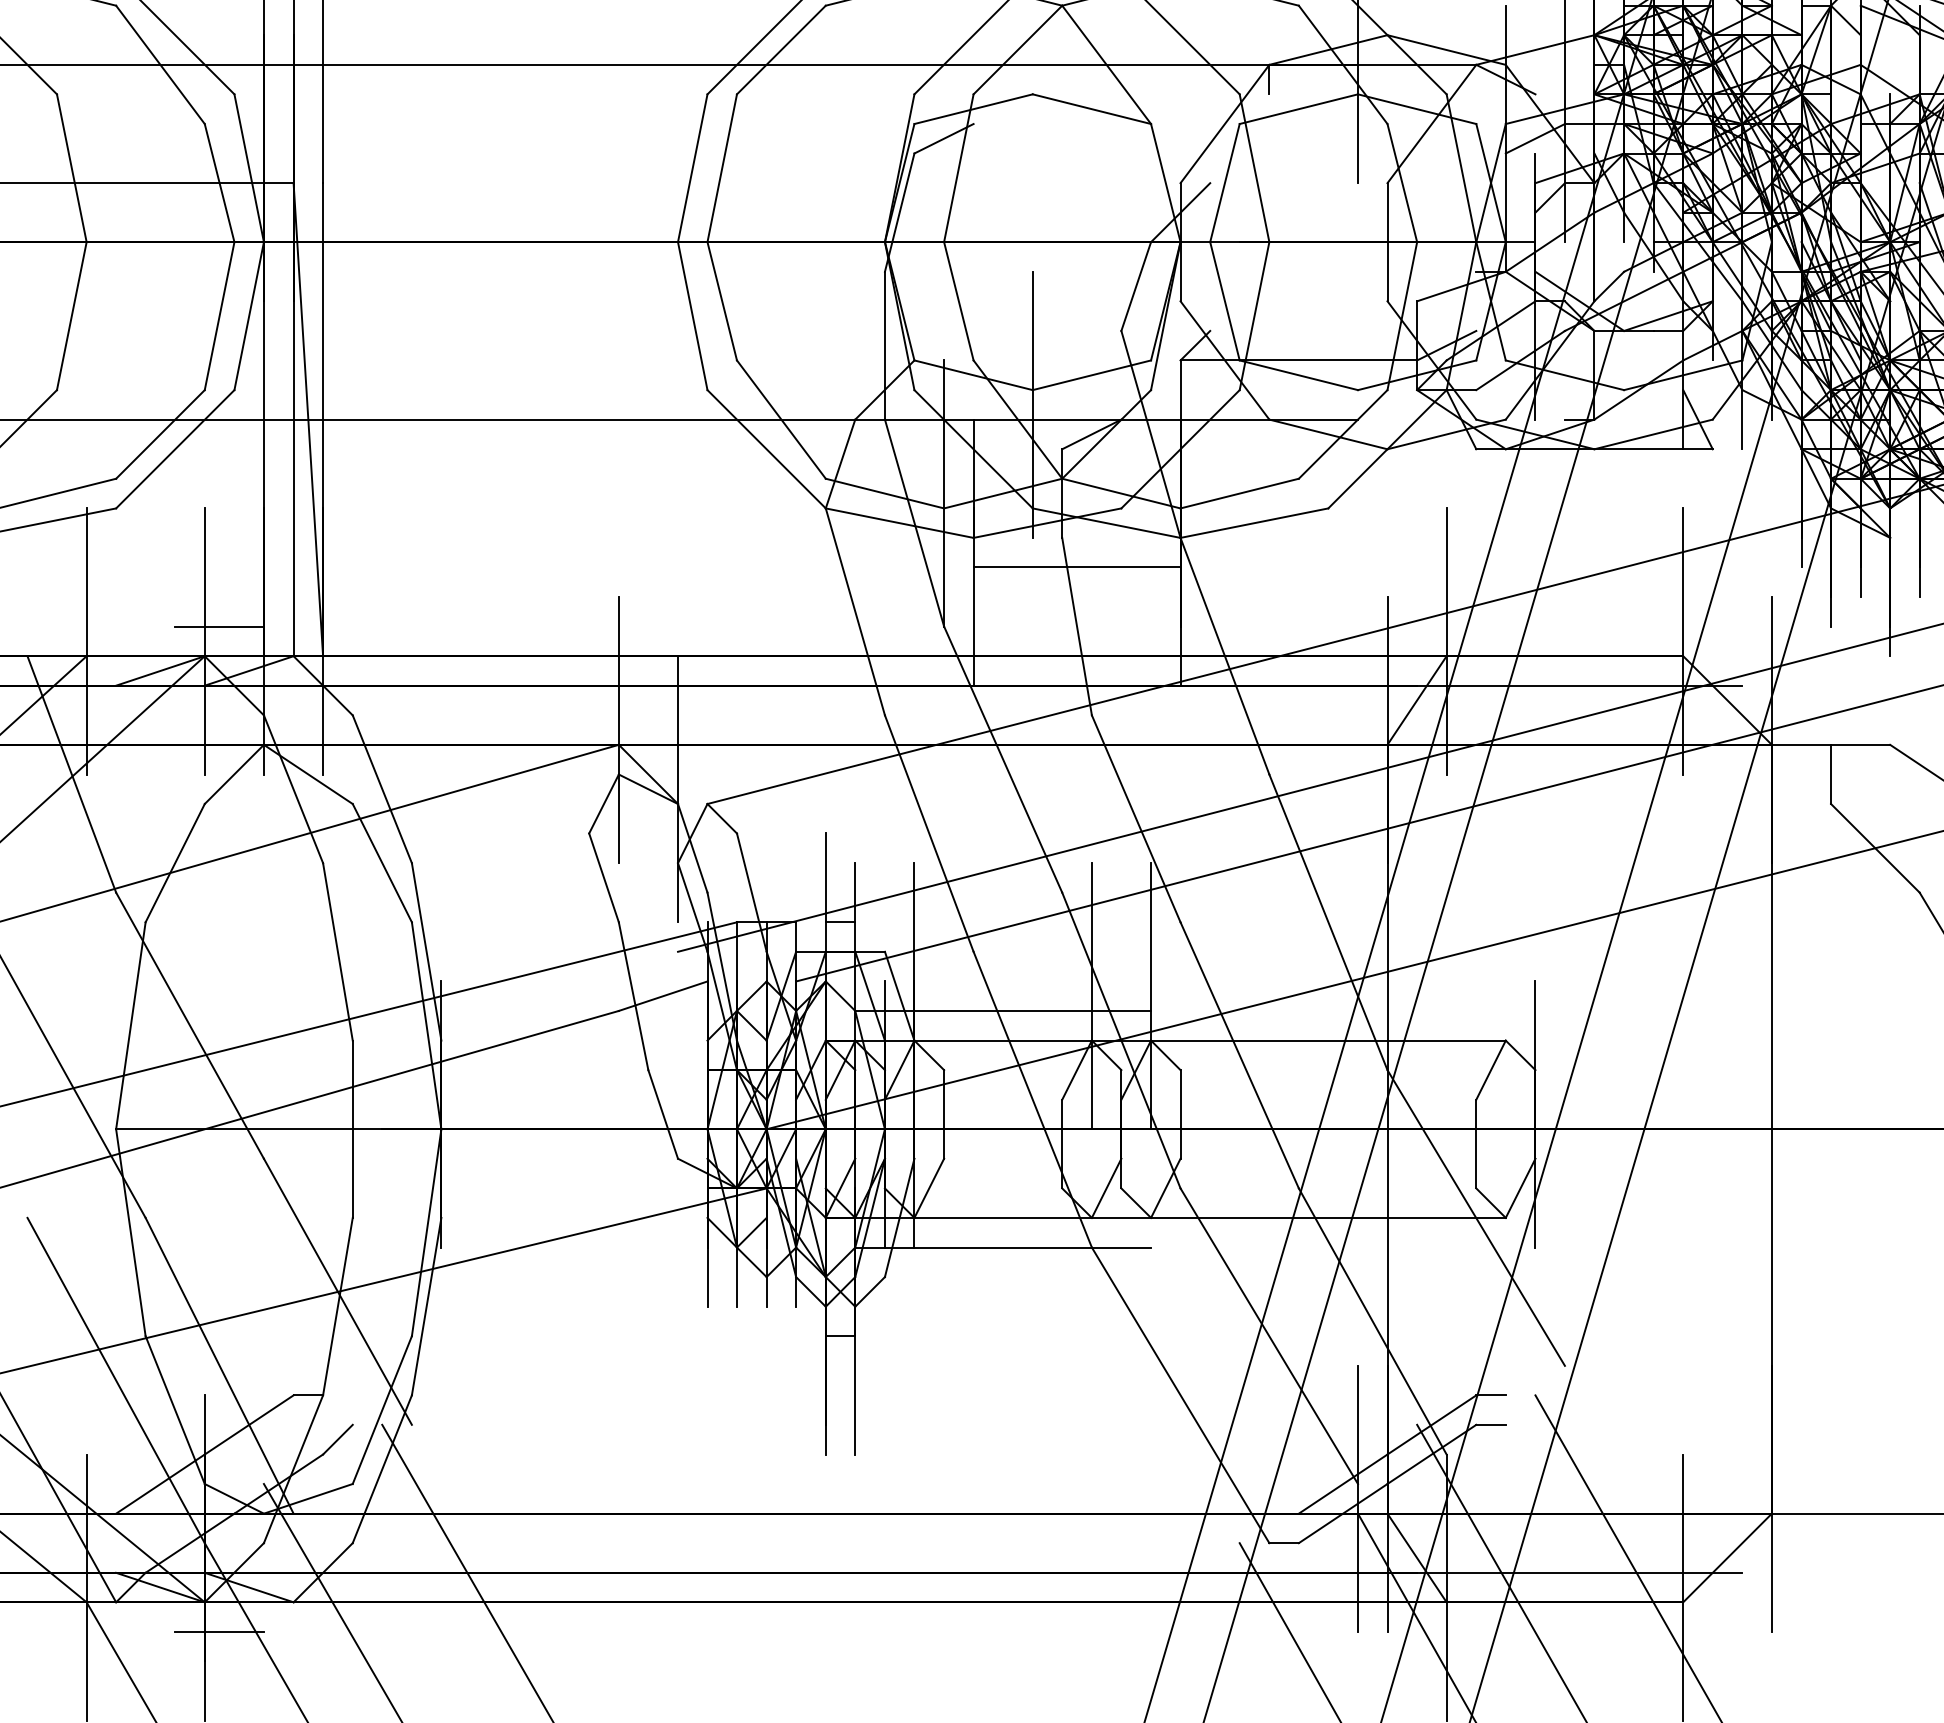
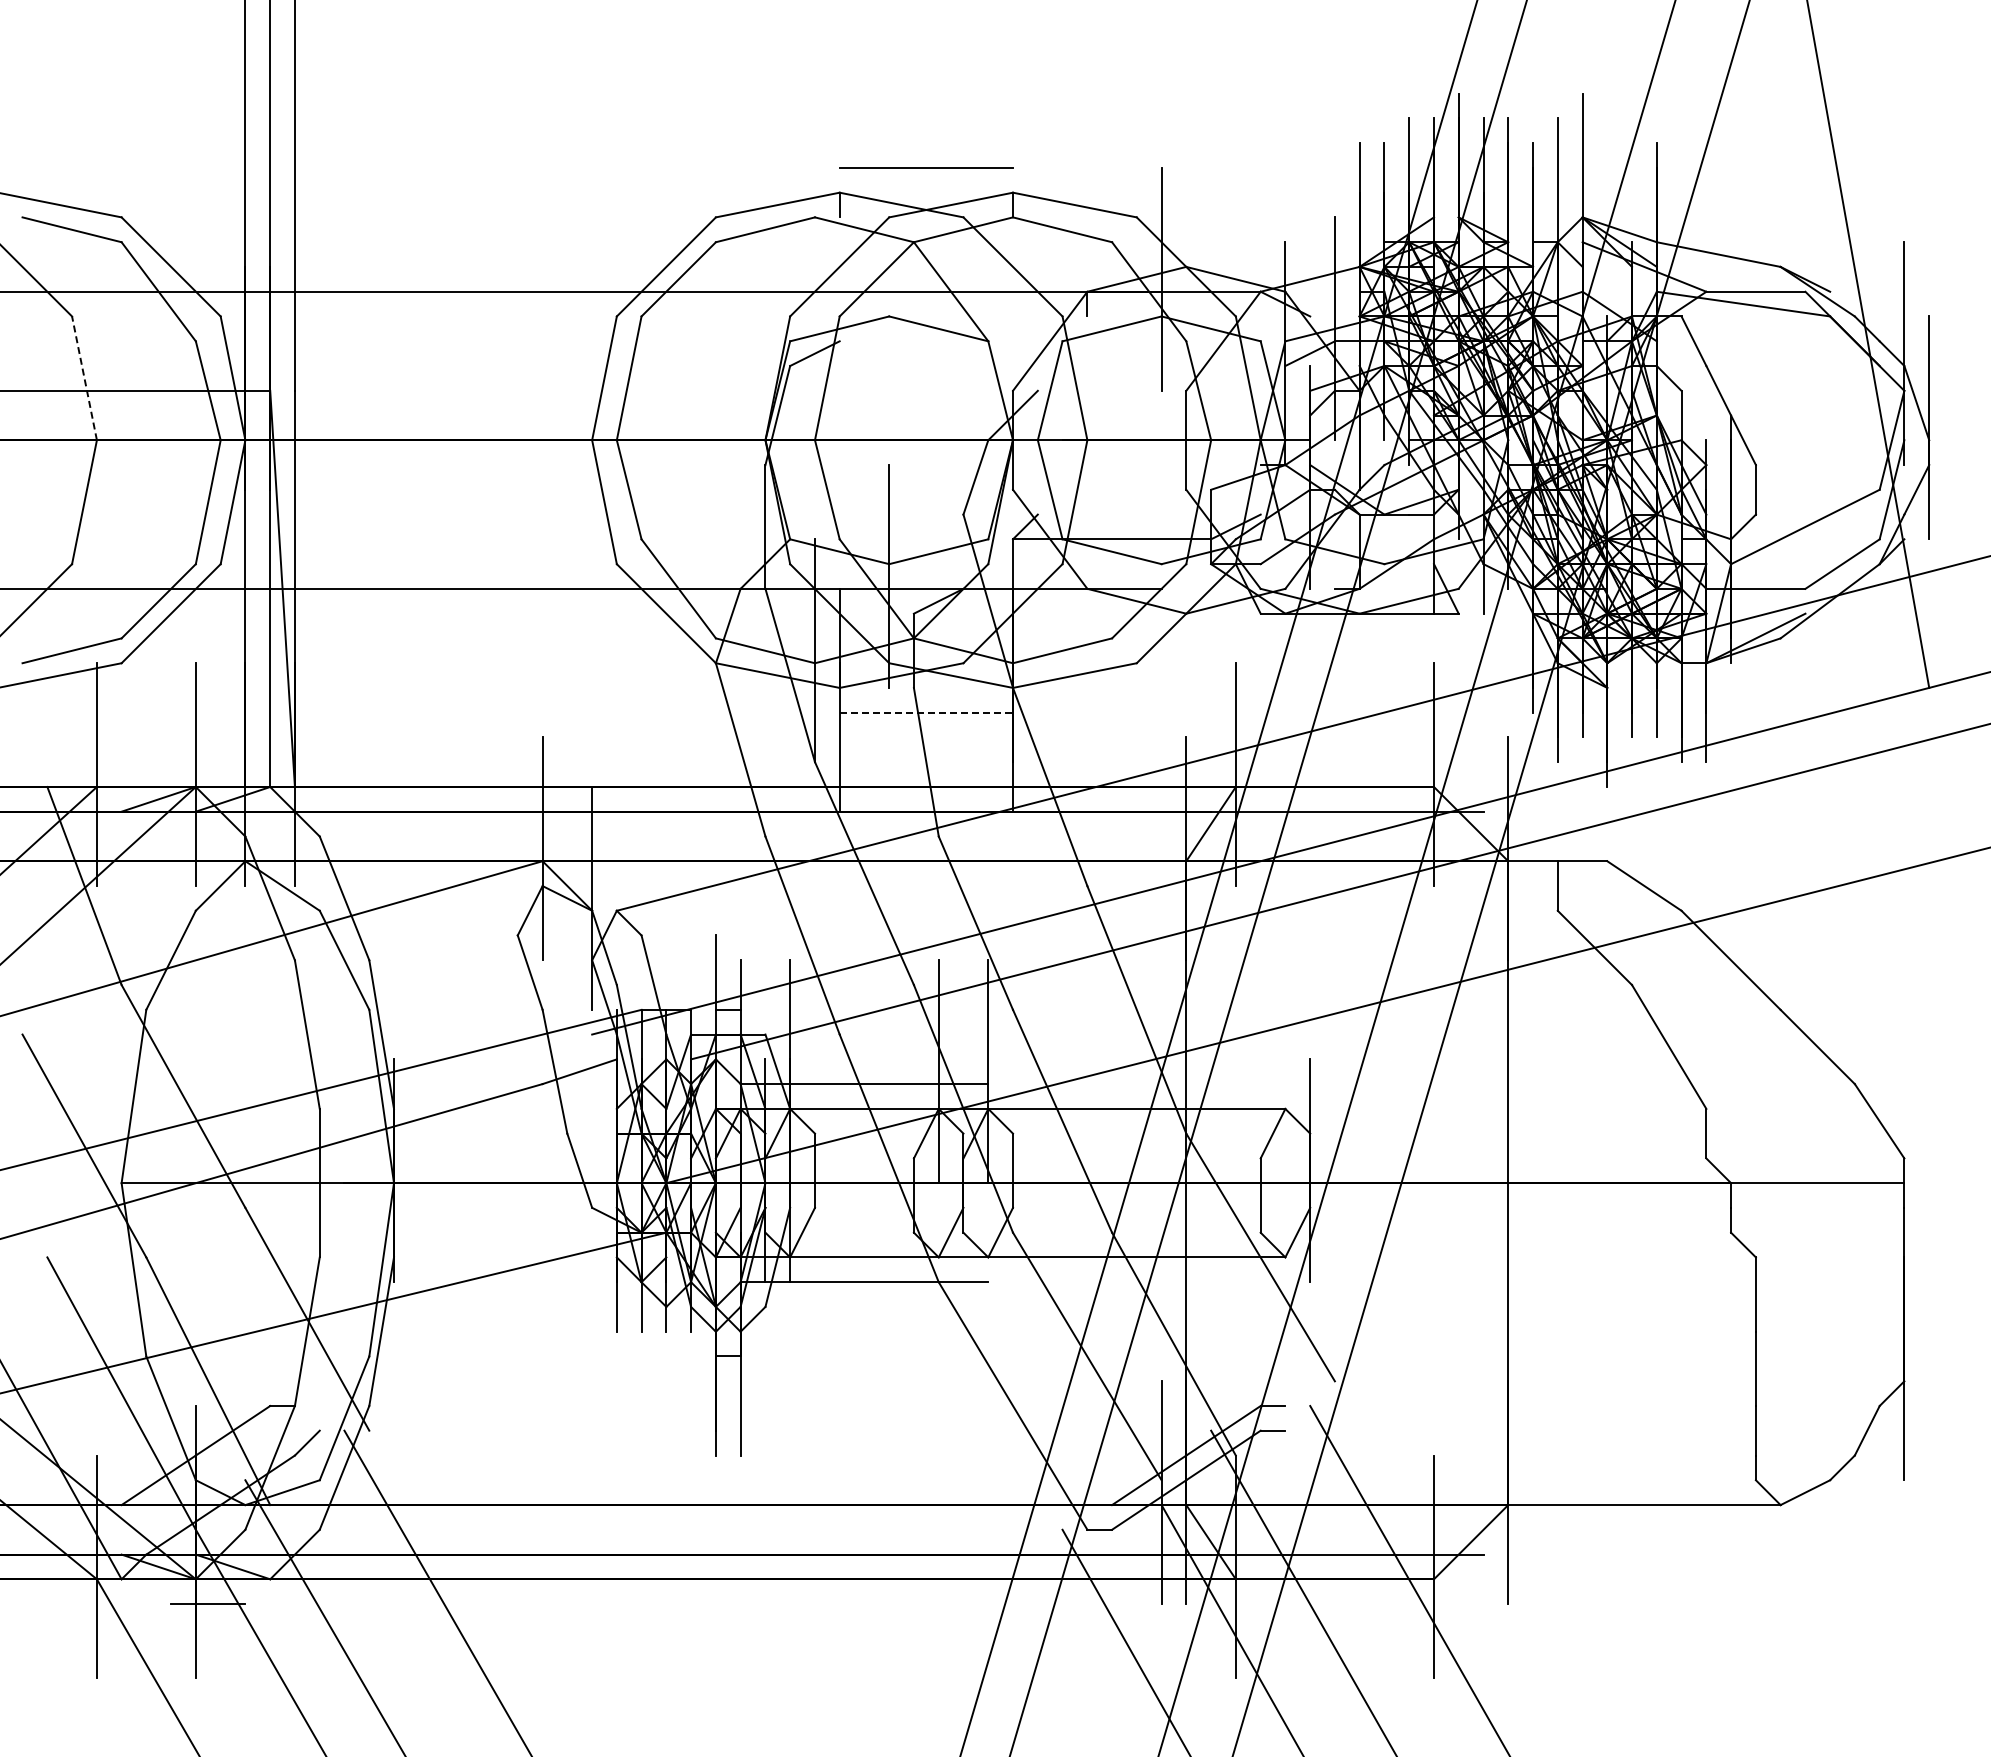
line: (71, 167) -> (84, 377), solid -> dashed
line: (1077, 567) -> (926, 712), solid -> dashed
line: (219, 626) -> (208, 762), removed

